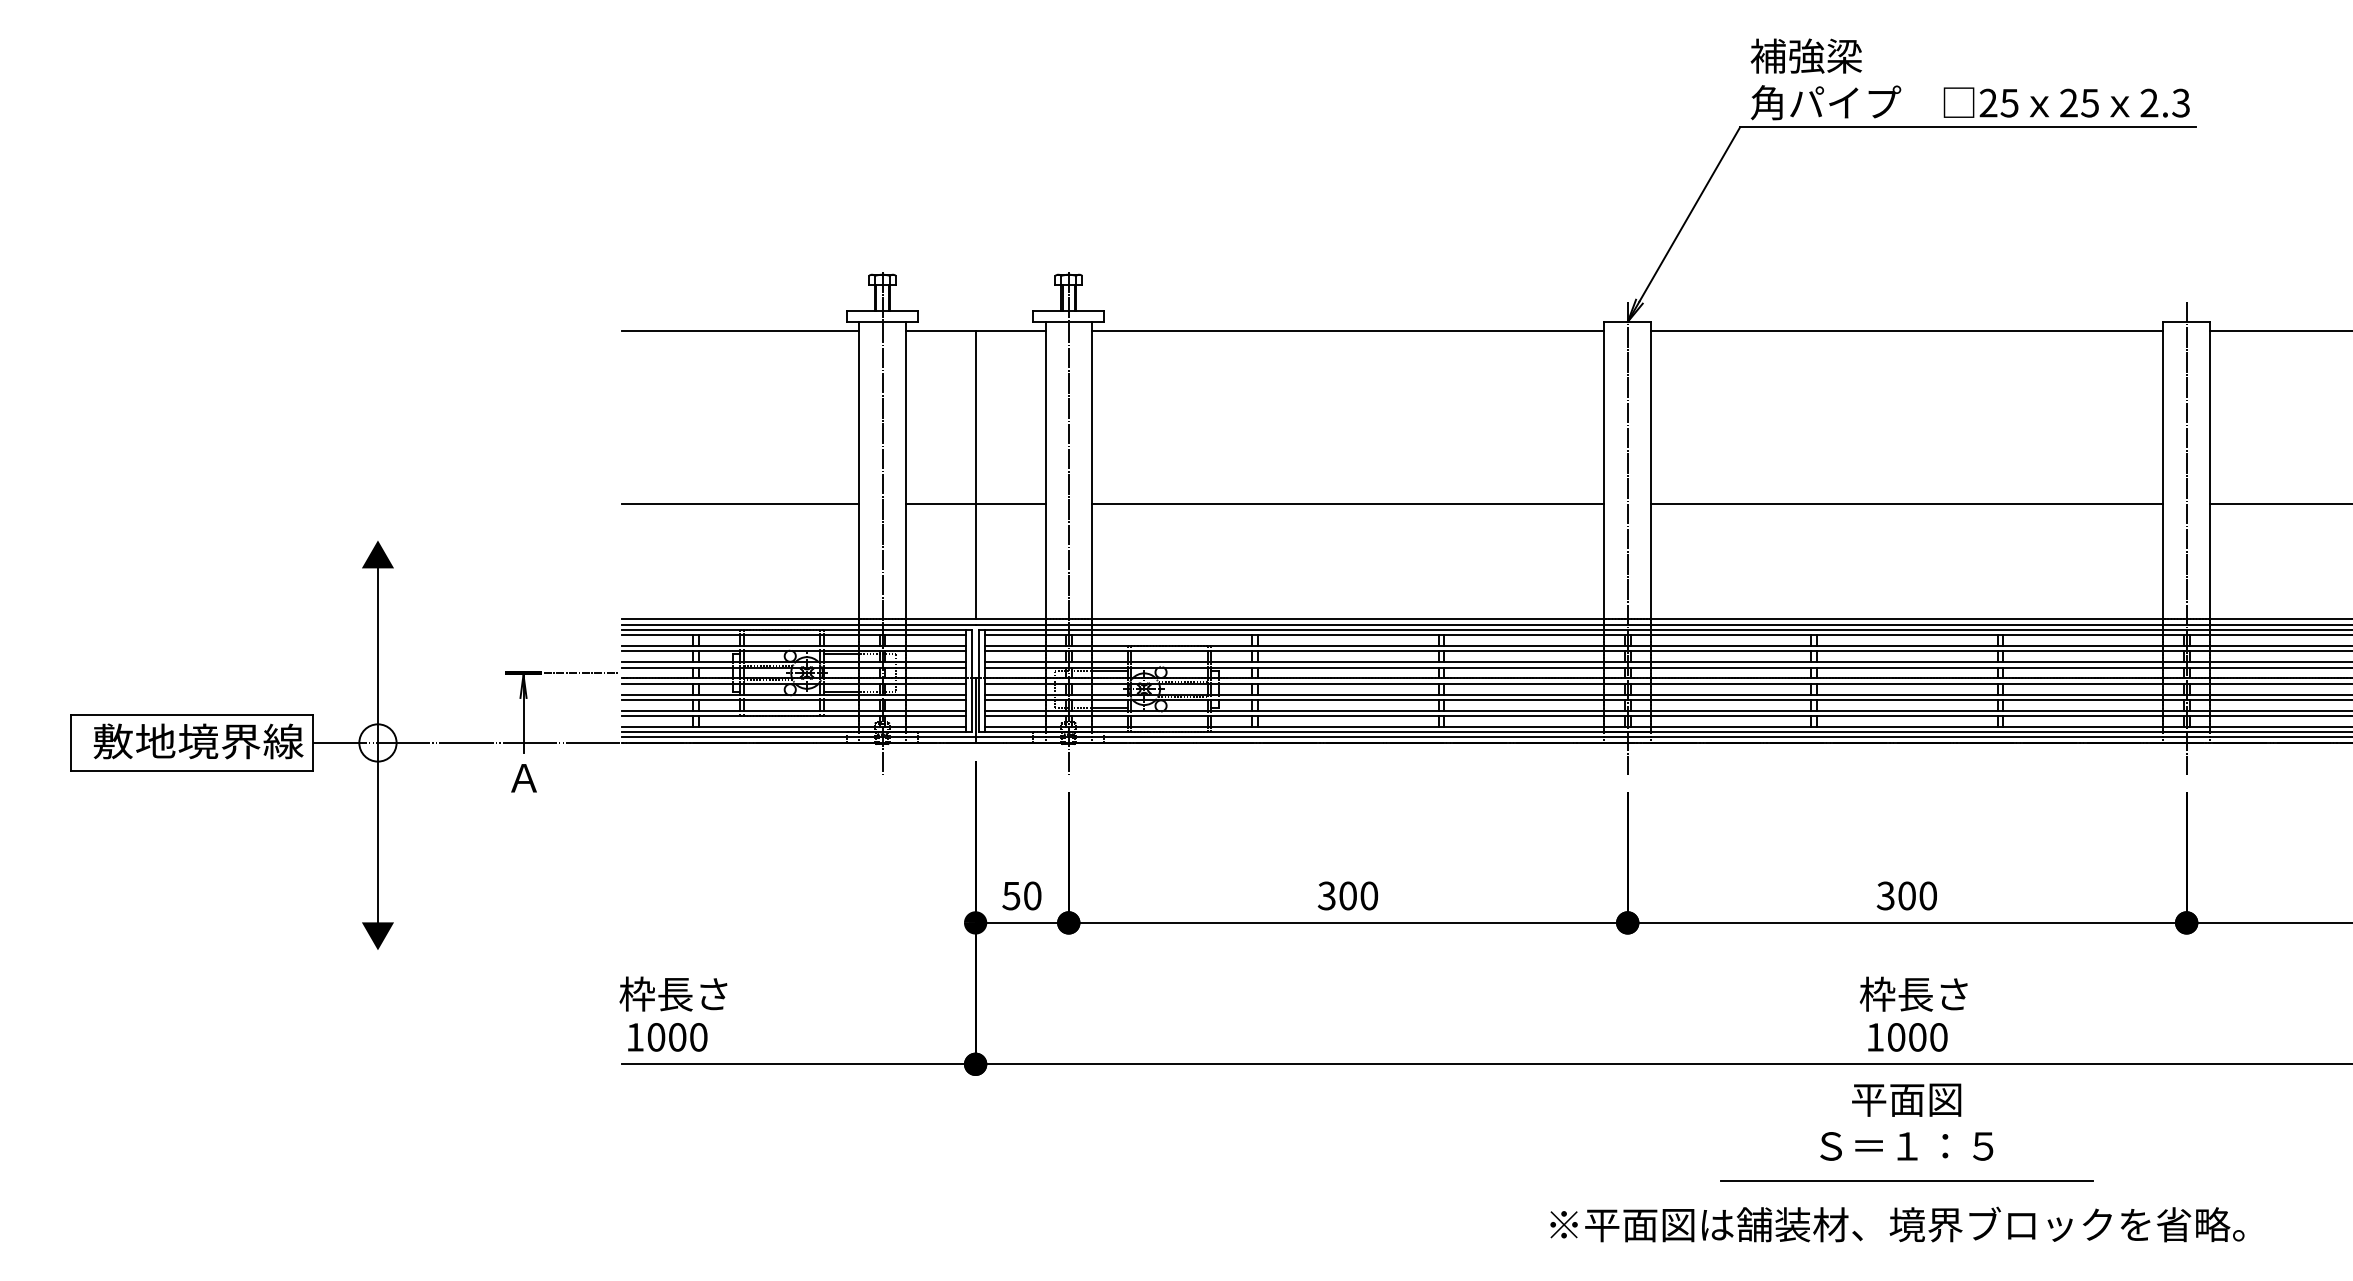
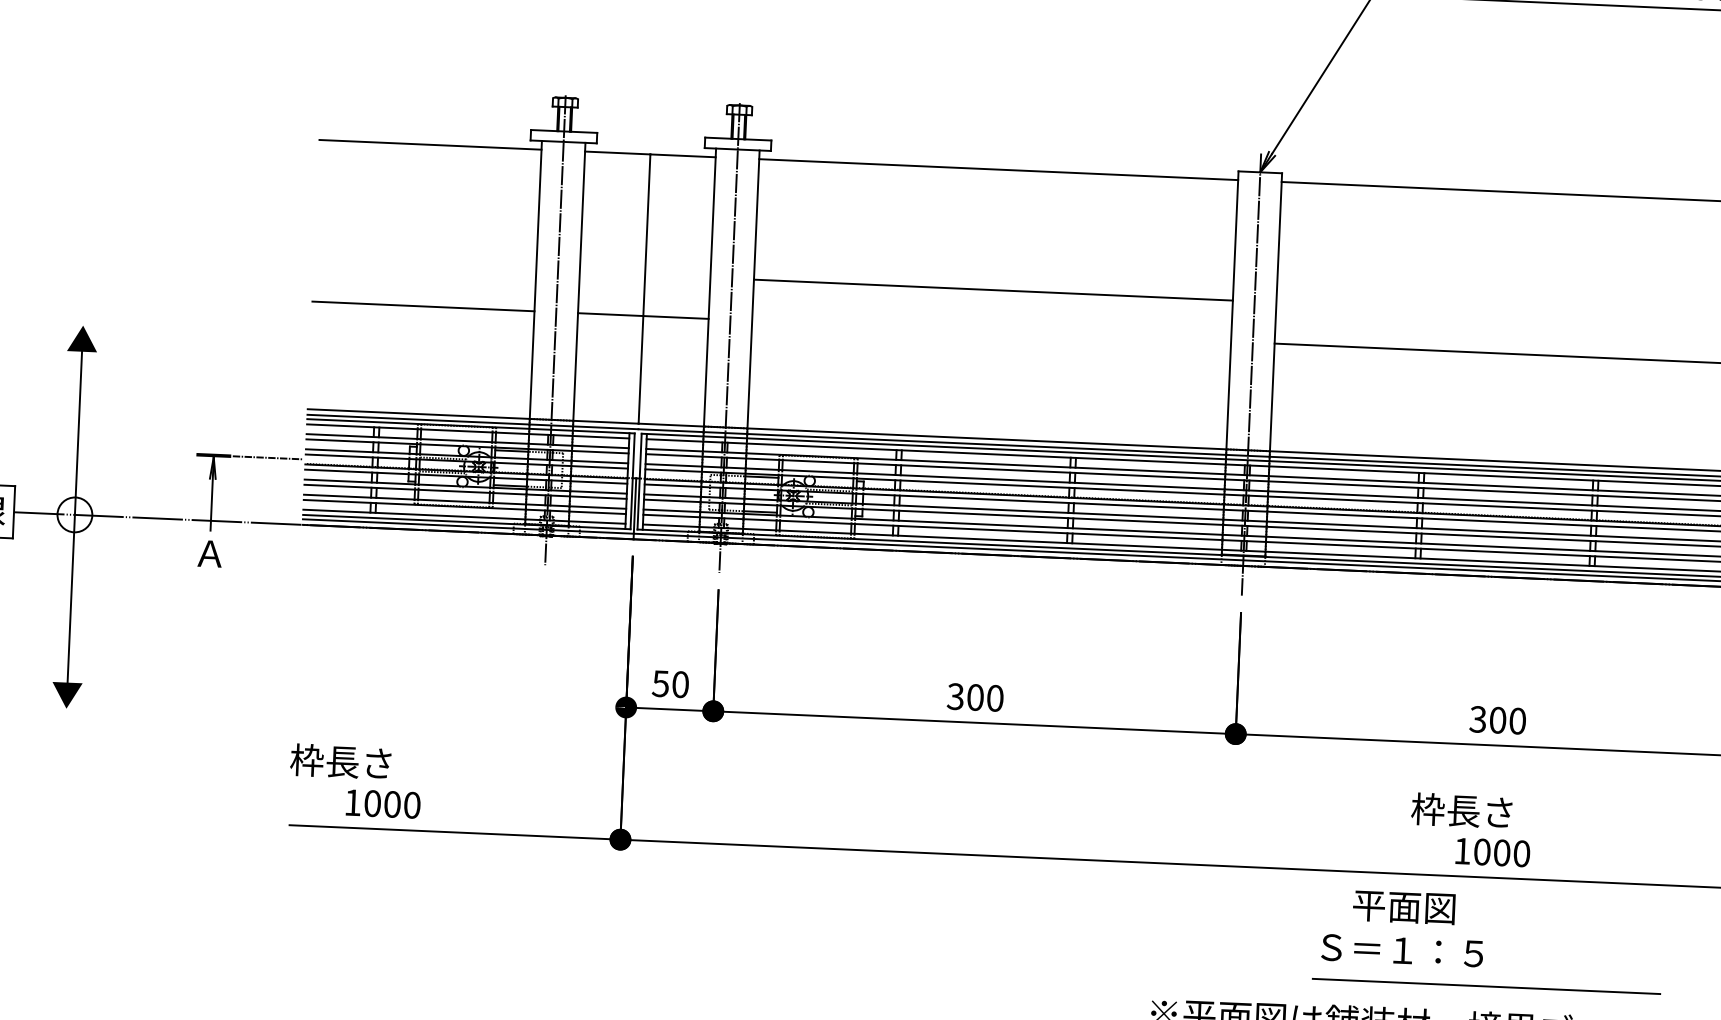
line: (1348, 504) -> (993, 290), moved
text: (1913, 993) -> (1461, 810), moved
text: (667, 1037) -> (383, 804), moved
text: (1906, 1121) -> (1403, 927), moved

